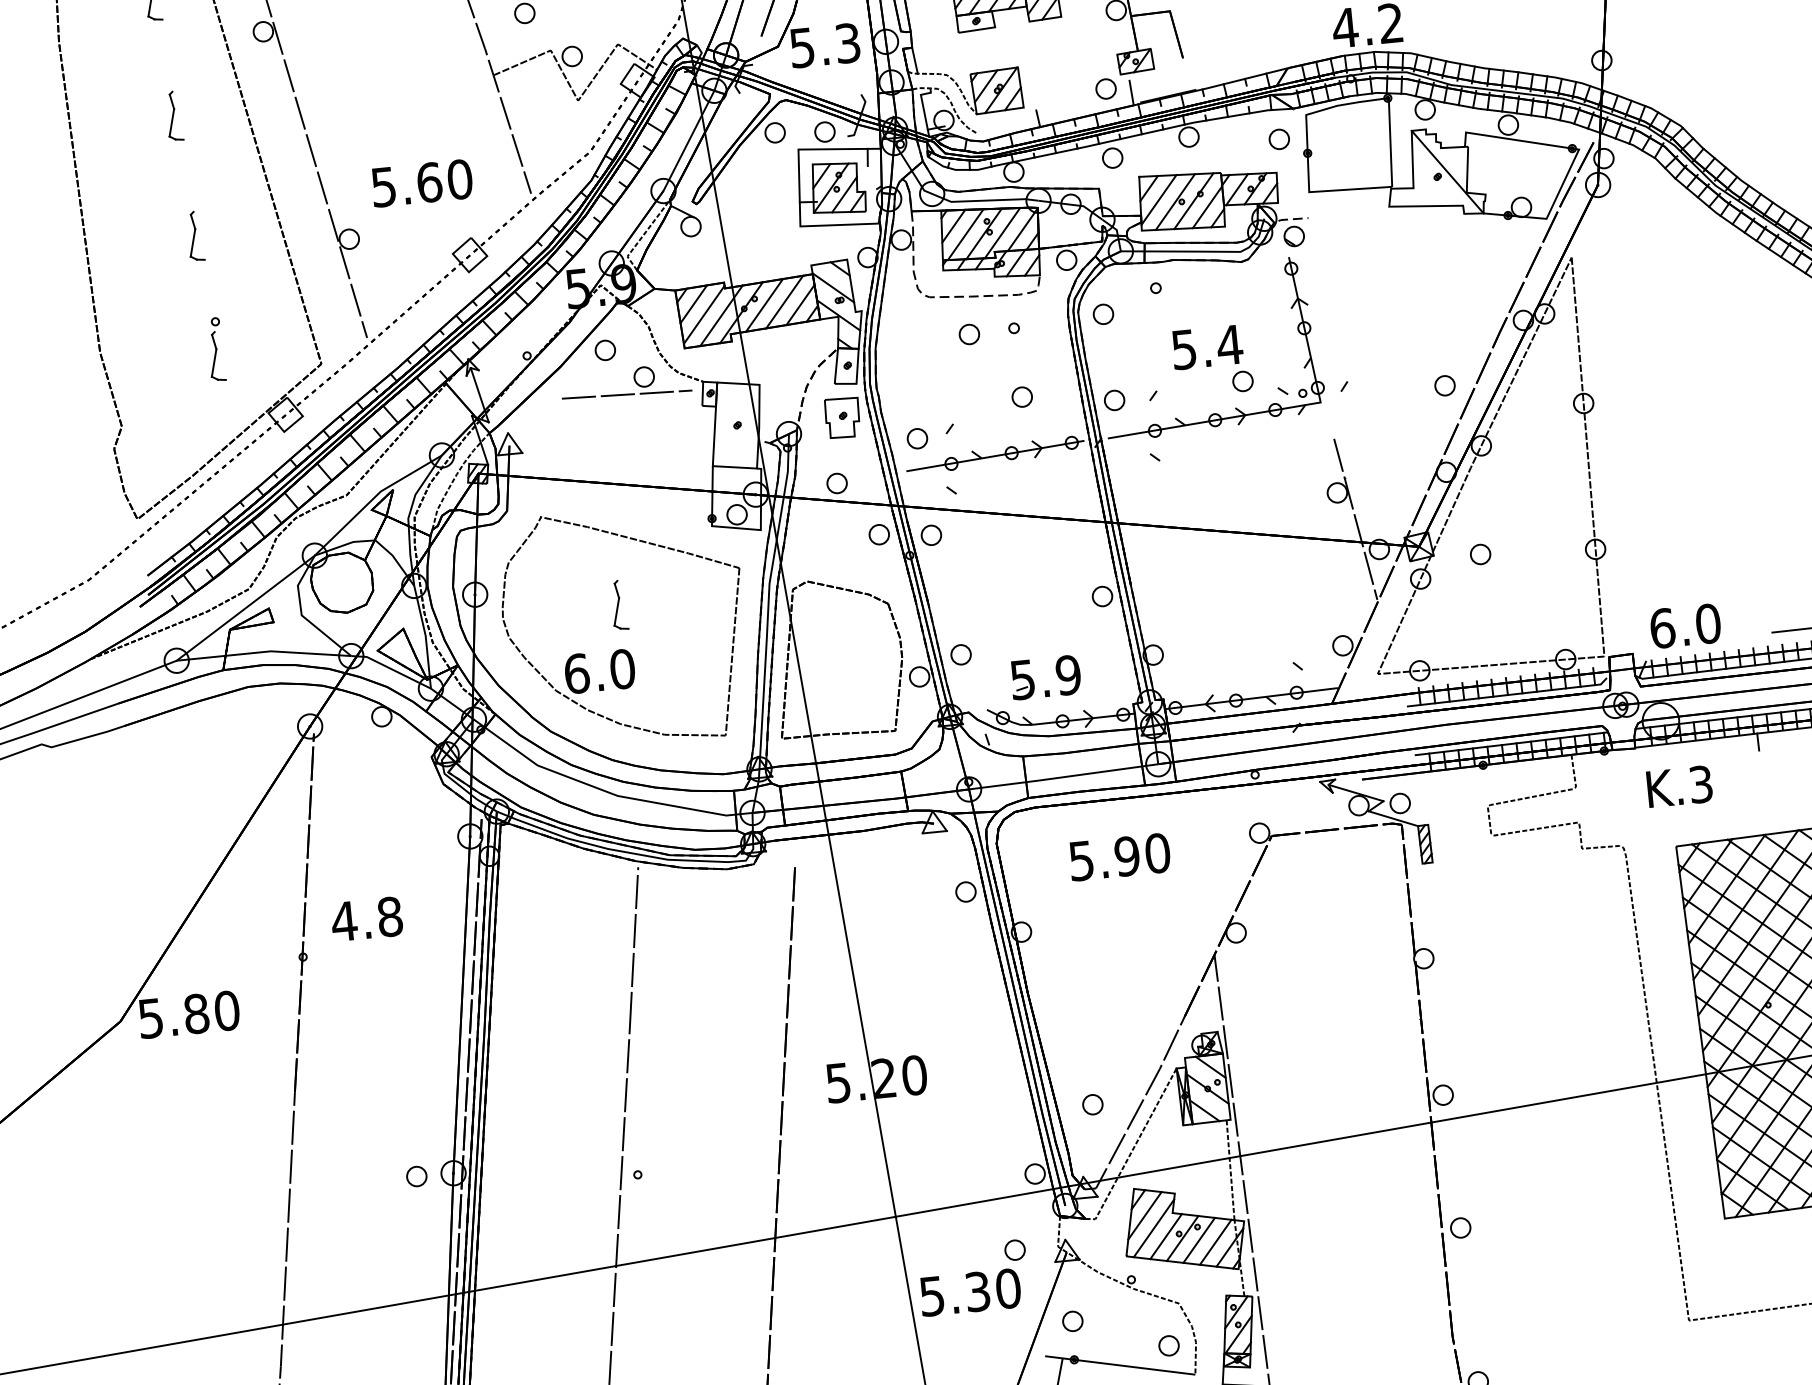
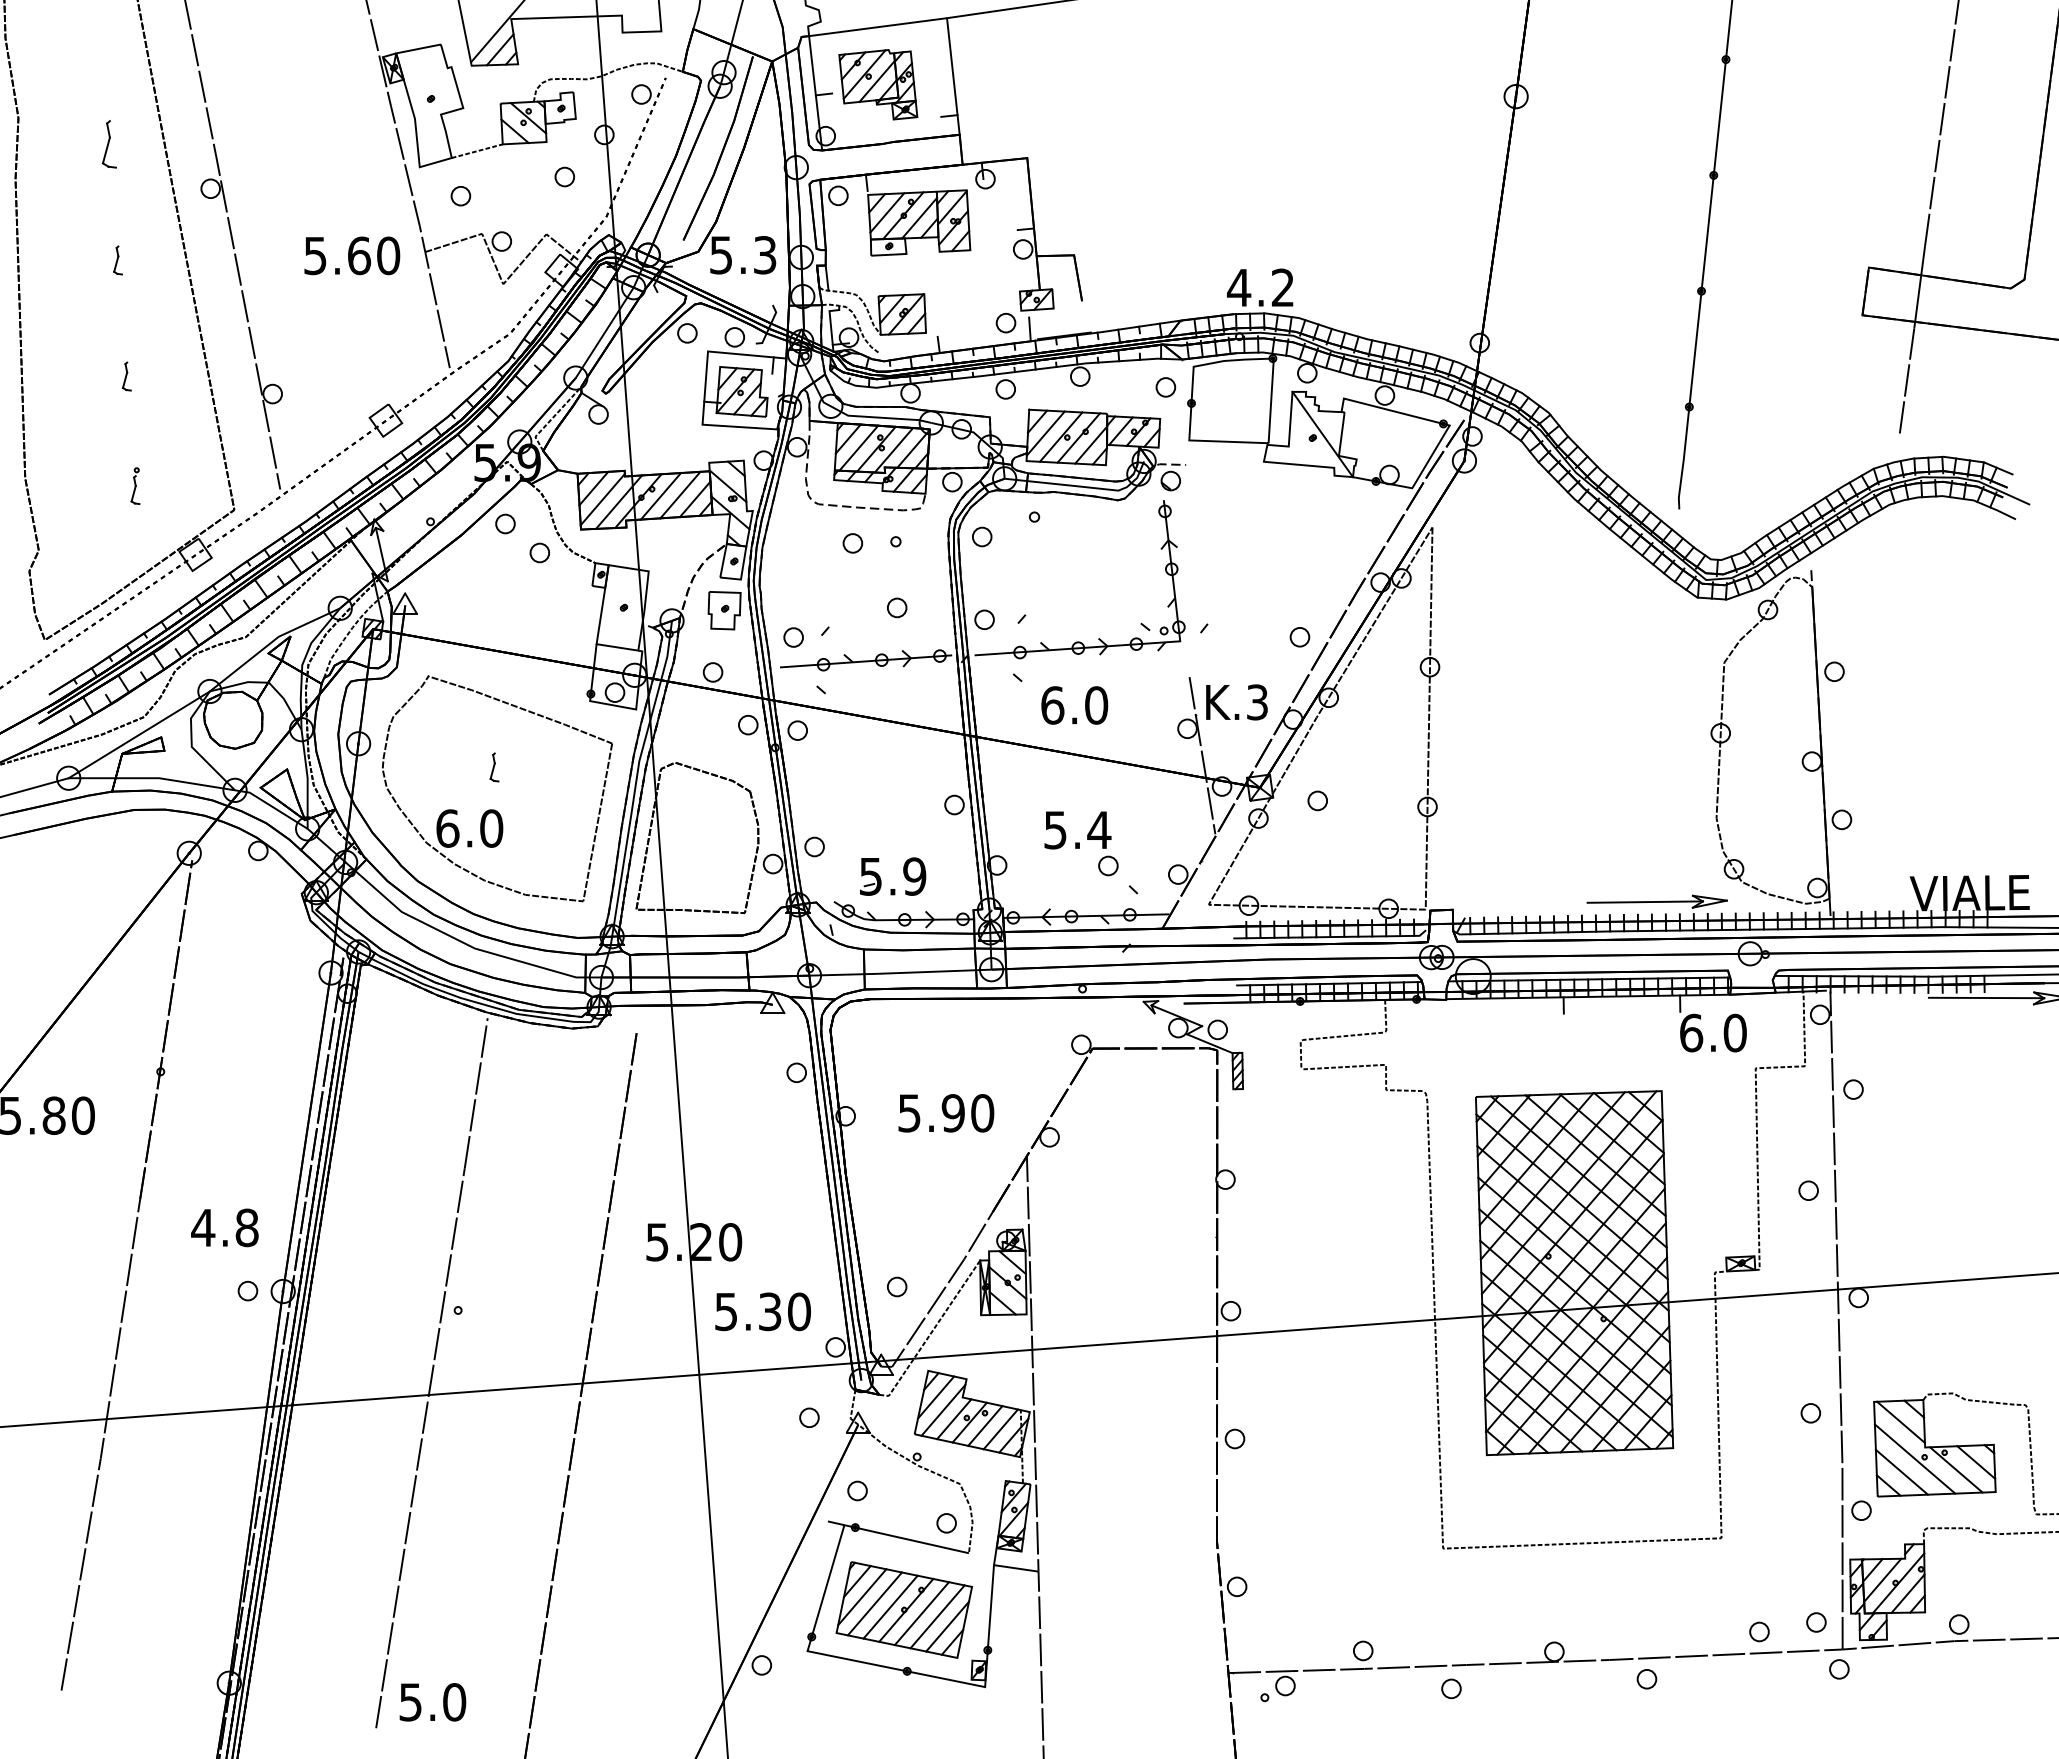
part: (173, 116) -> (117, 260), size x0.6
text: (422, 182) -> (352, 255), moved
part: (195, 236) -> (126, 376), size x0.6
part: (215, 348) -> (135, 485), size x0.6
part: (1212, 360) -> (1081, 843), moved
line: (626, 394) -> (521, 567), removed
part: (619, 605) -> (494, 767), size x0.6
text: (1685, 626) -> (1074, 705), moved
text: (1679, 786) -> (1236, 702), moved
text: (1120, 857) -> (946, 1113), moved
text: (366, 918) -> (224, 1227), moved
line: (1230, 1170) -> (1021, 1362), removed
text: (969, 1292) -> (762, 1311), moved

